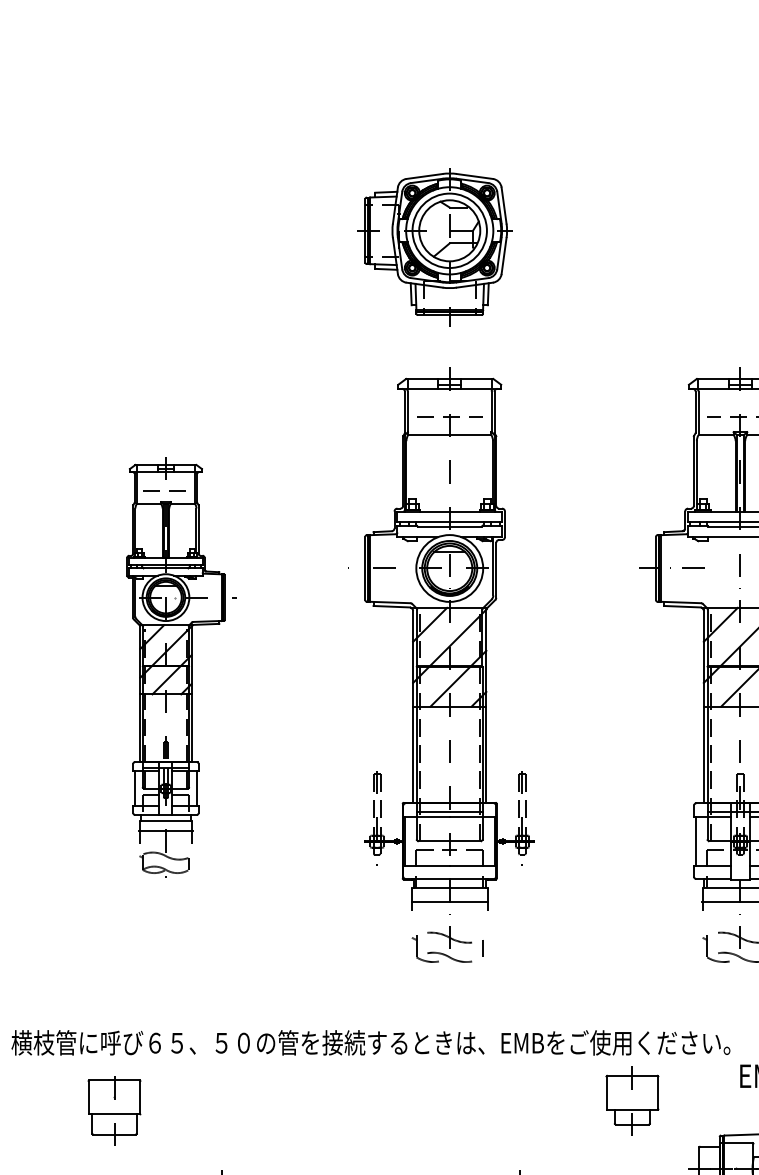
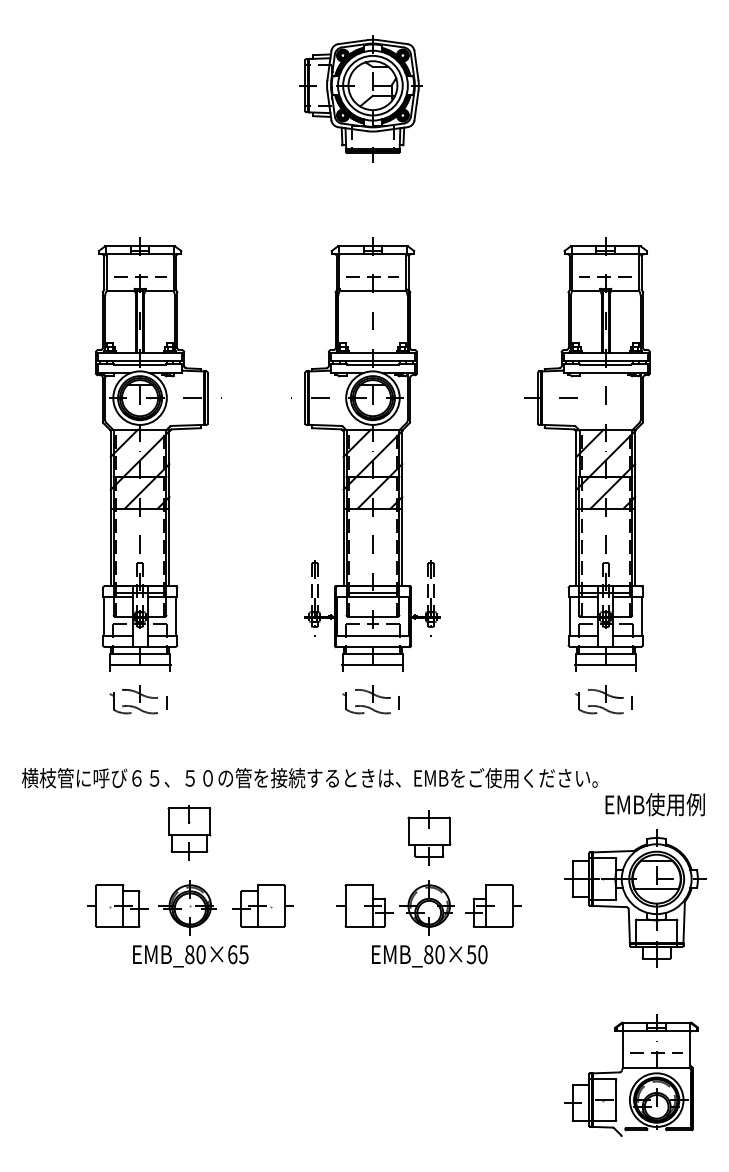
part: (434, 246) -> (360, 98), moved
part: (182, 665) -> (158, 475), size x1.43
part: (632, 1100) -> (429, 837), moved
part: (114, 1110) -> (189, 832), moved

